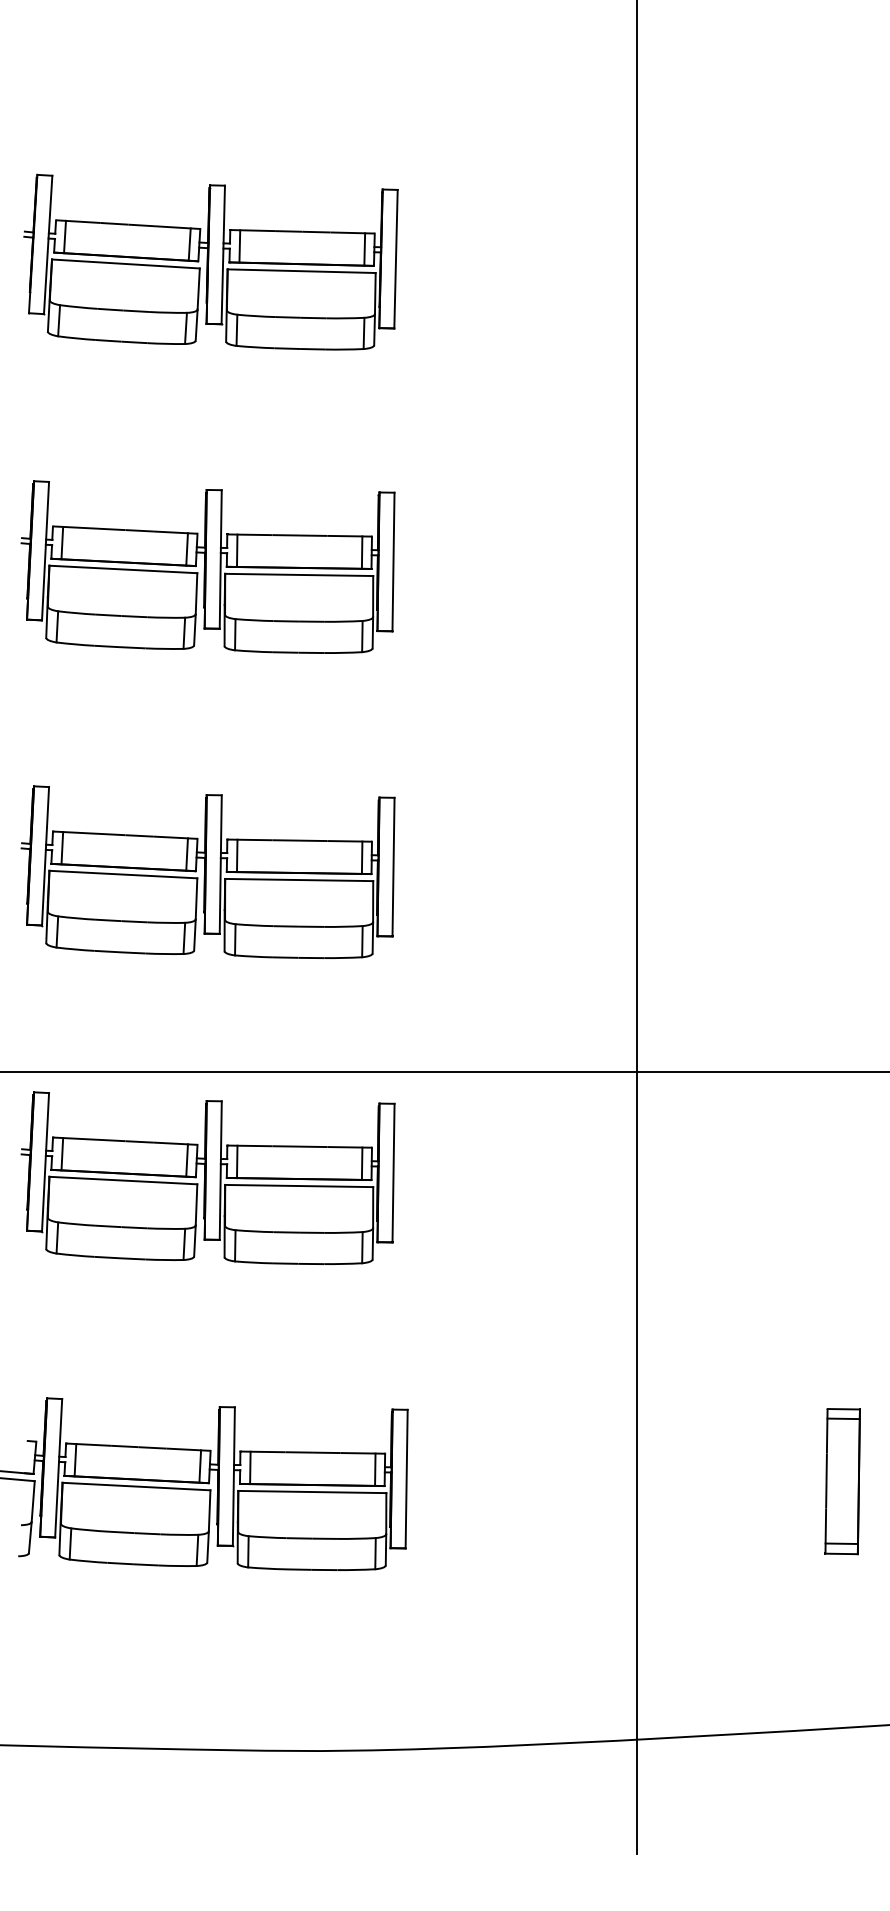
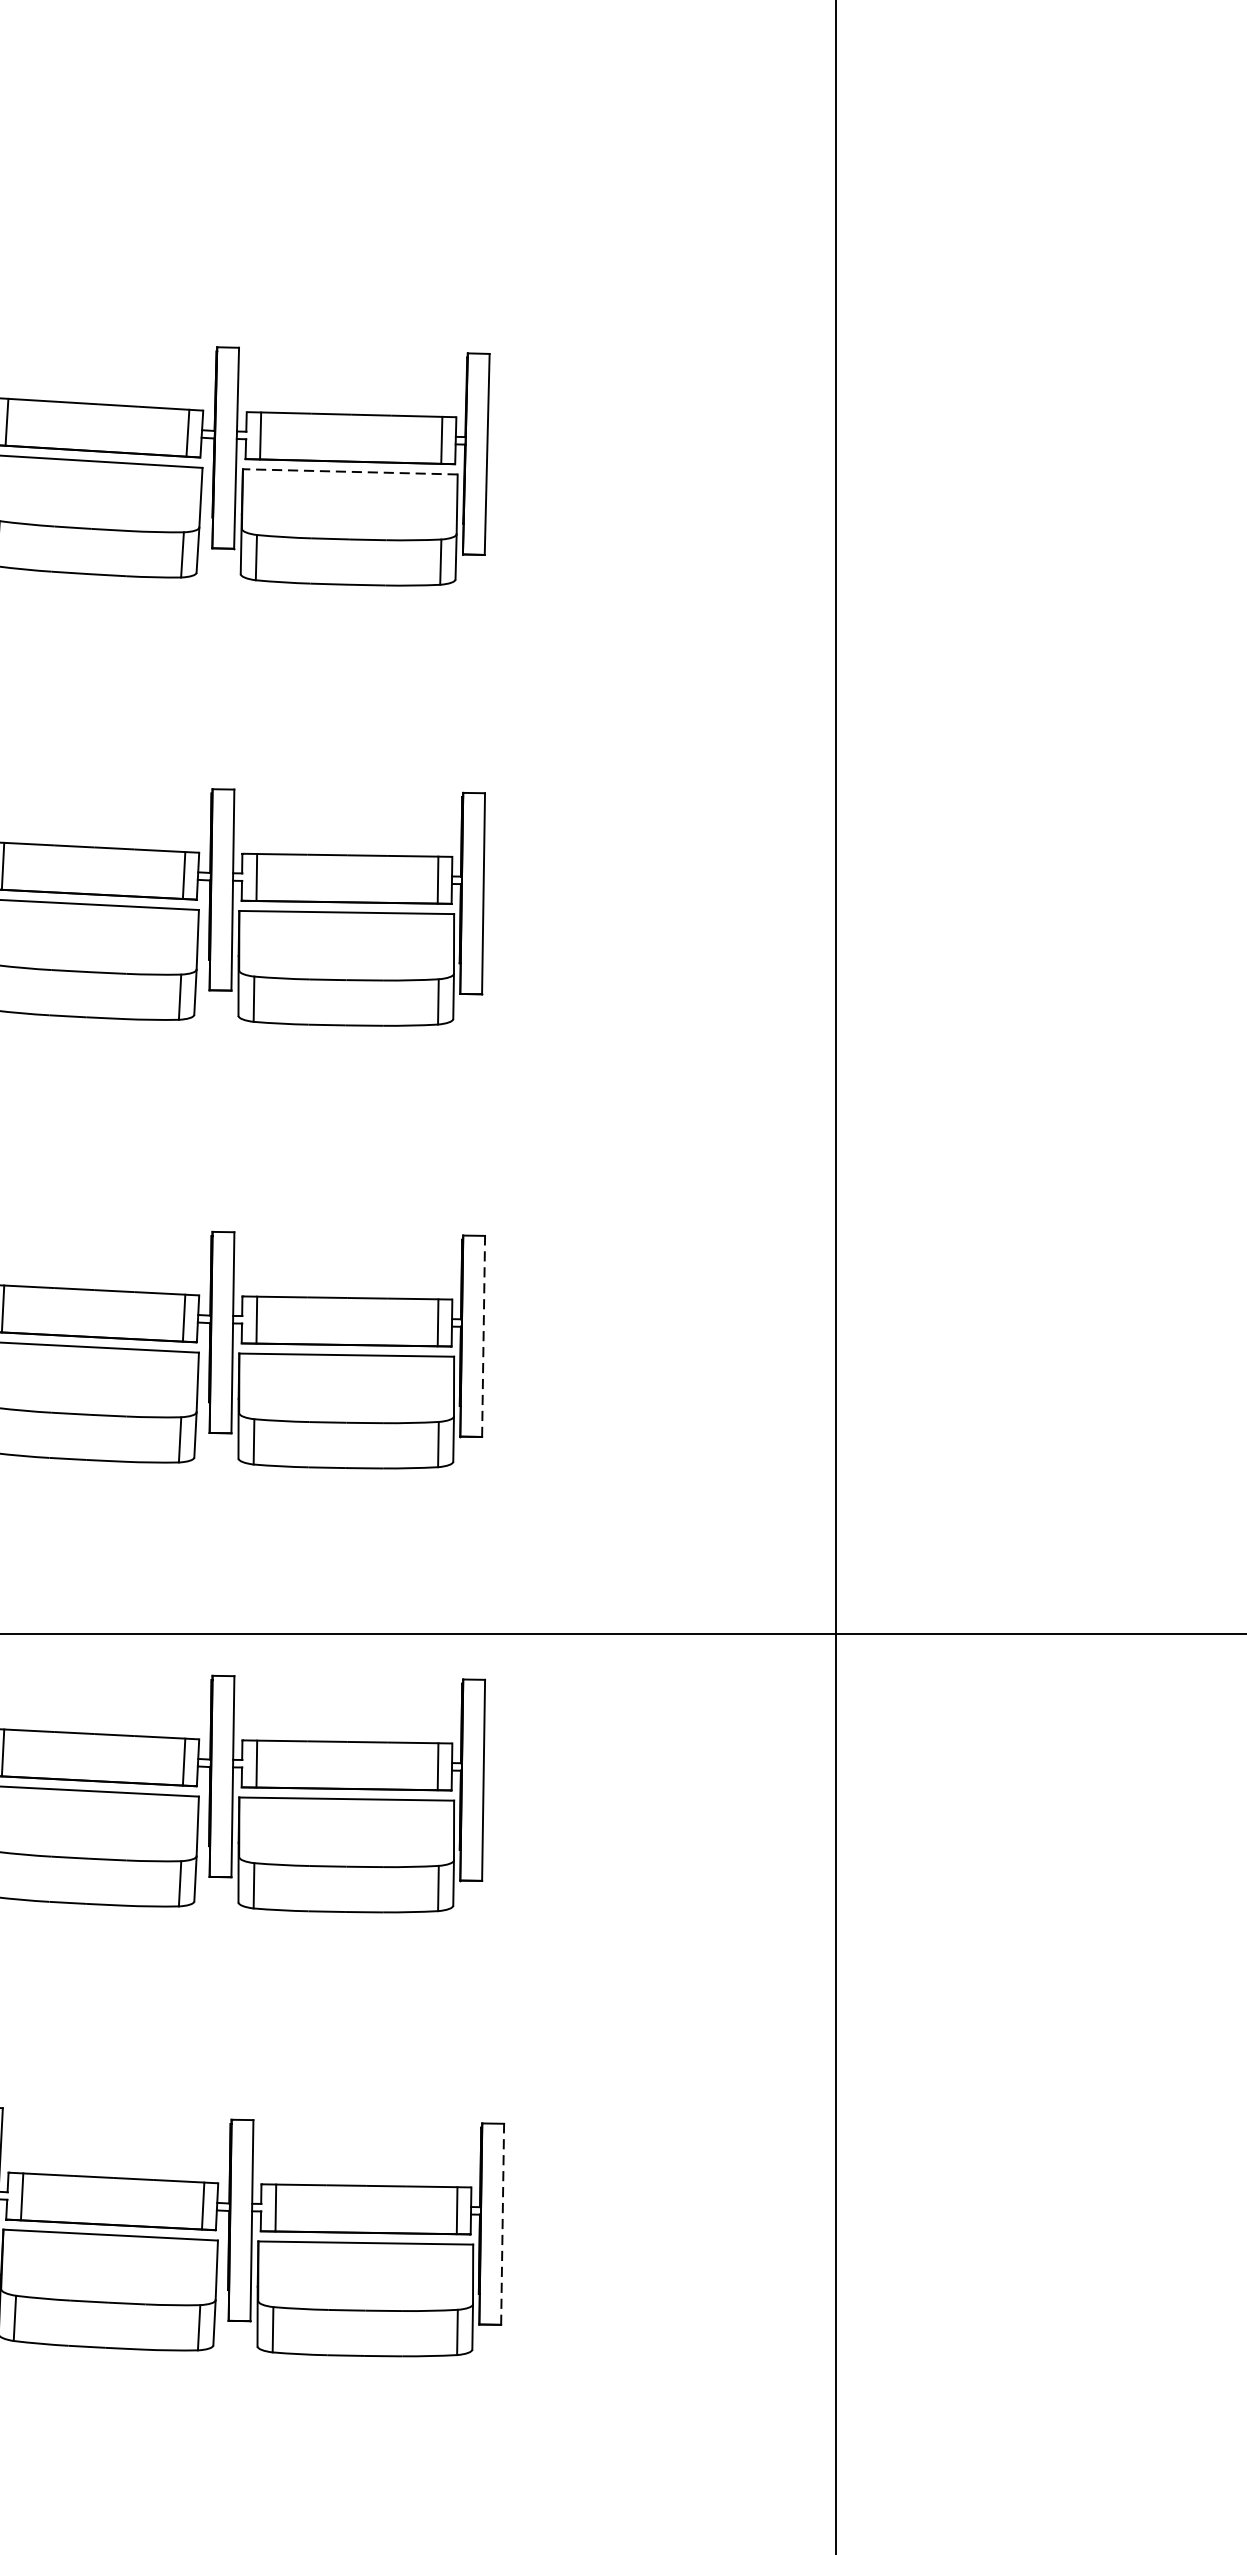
line: (301, 271) -> (350, 472), solid -> dashed
line: (393, 866) -> (483, 1335), solid -> dashed
line: (406, 1478) -> (502, 2223), solid -> dashed
part: (842, 1481) -> (1134, 2227), removed

